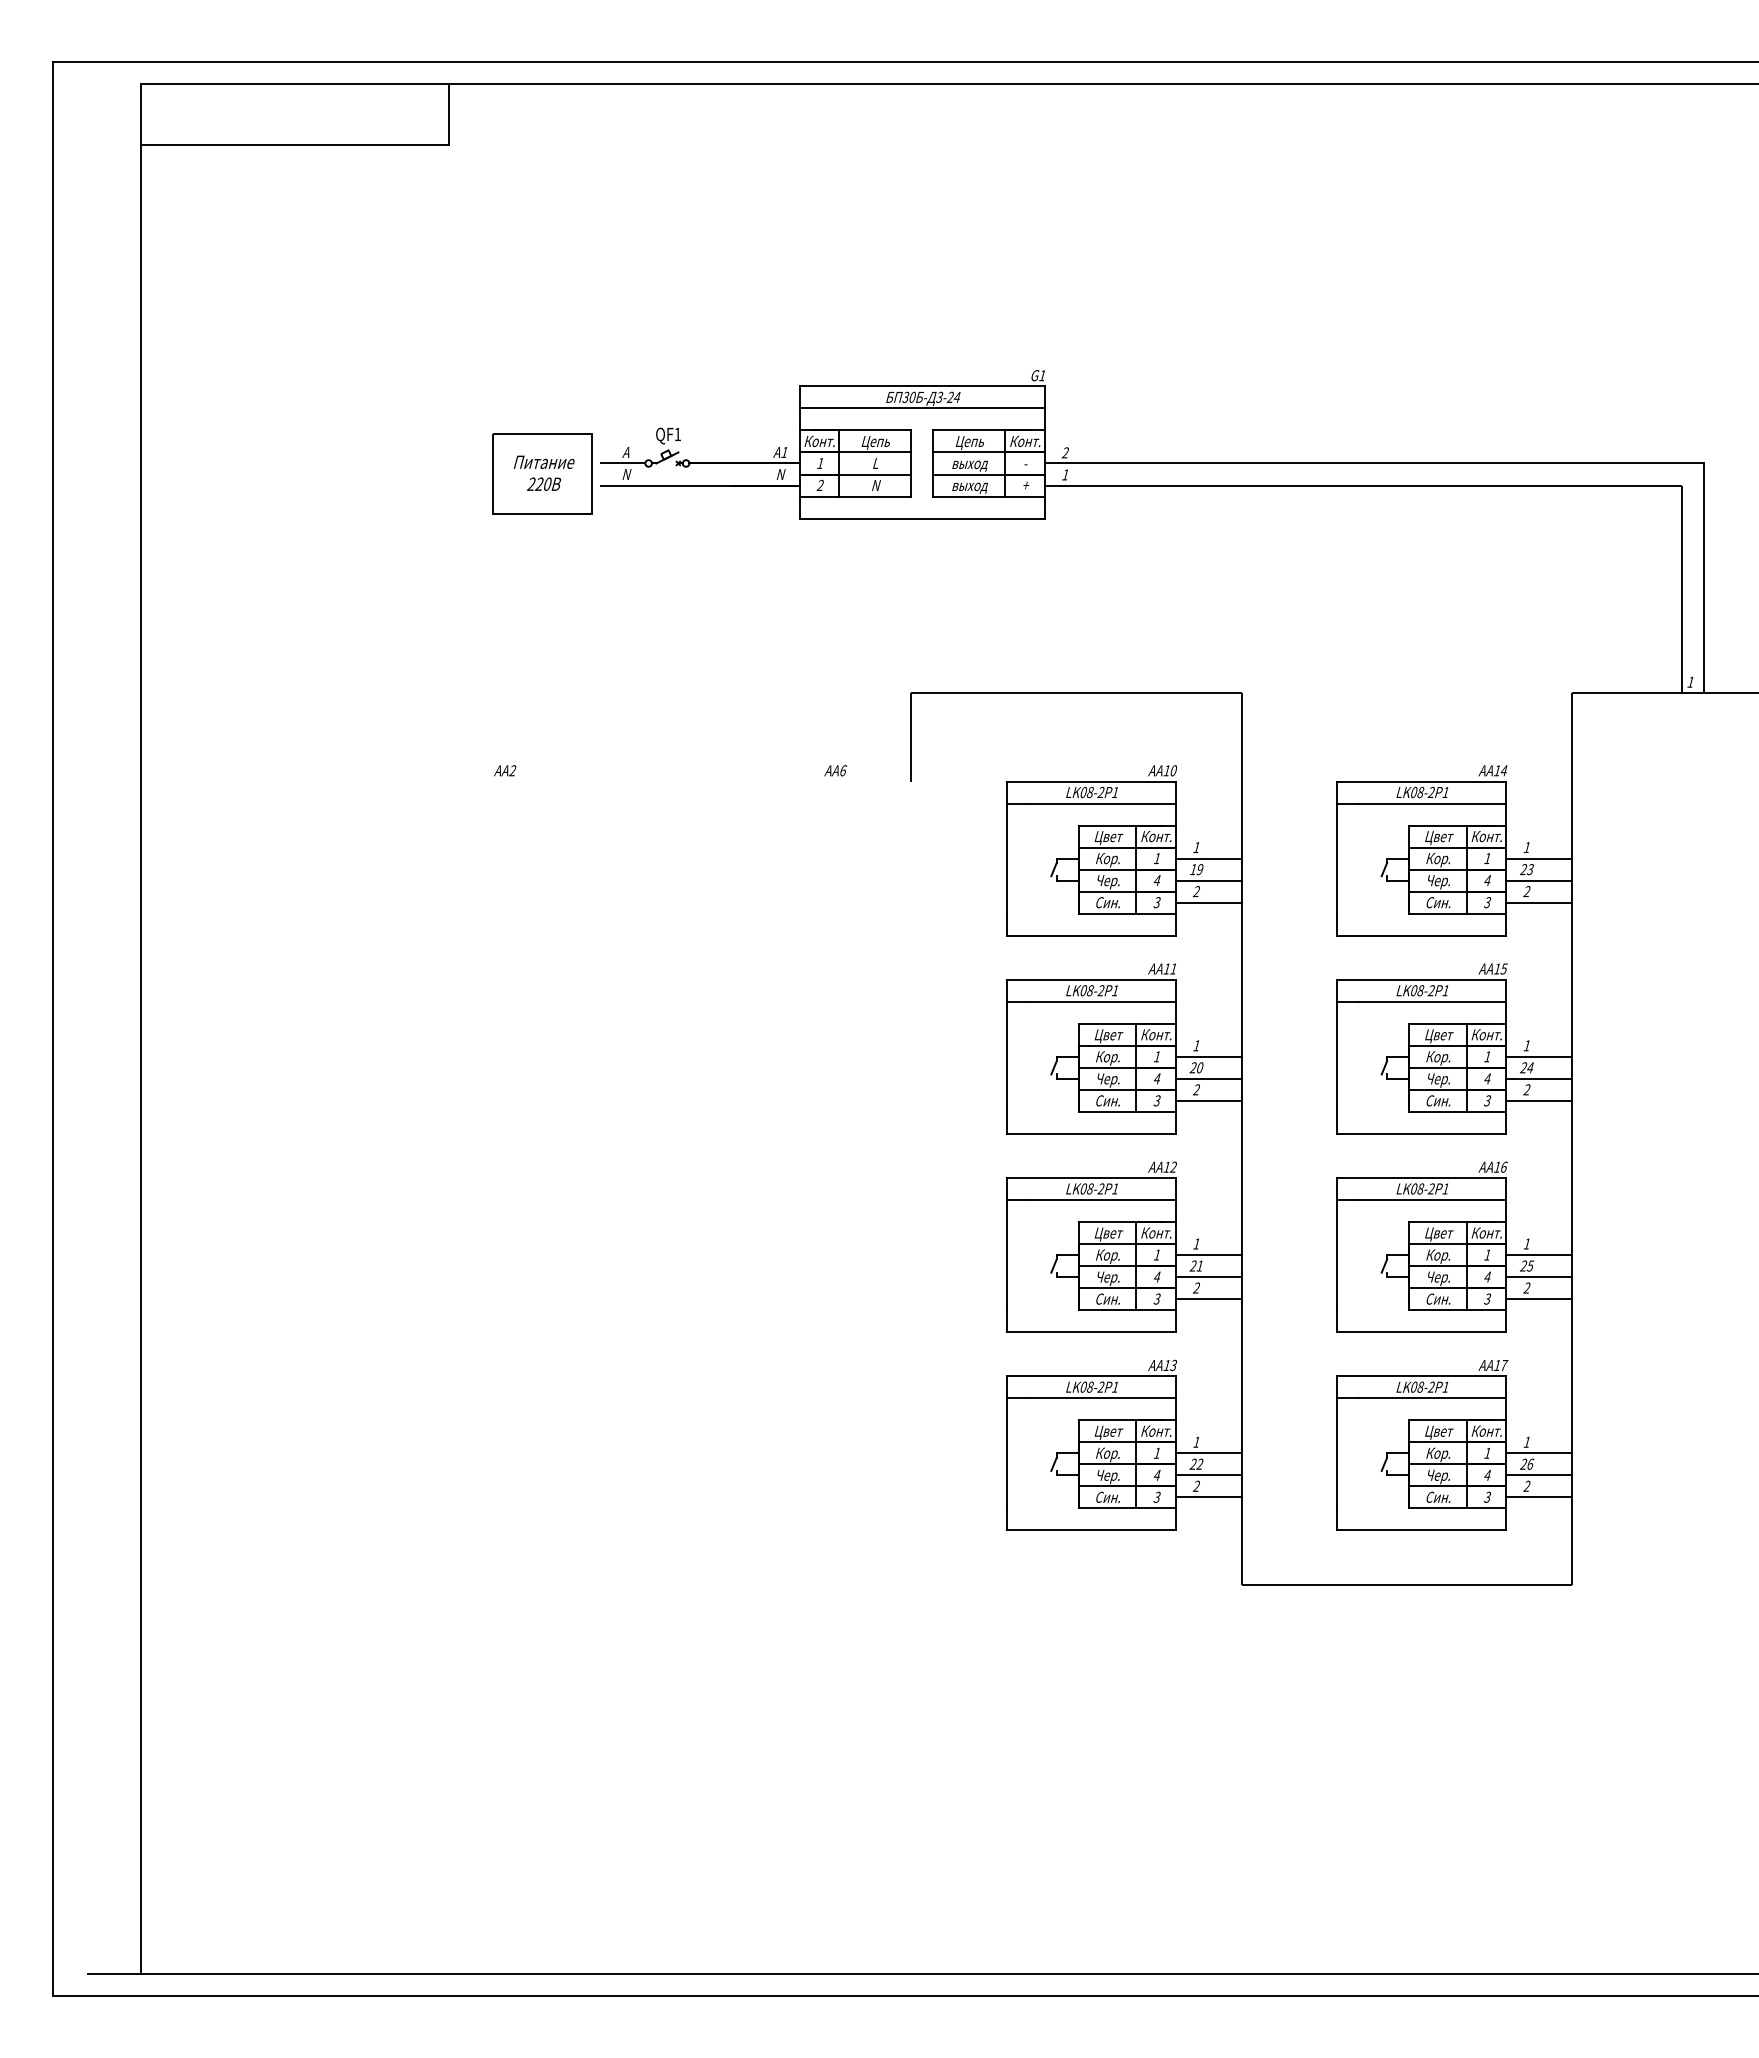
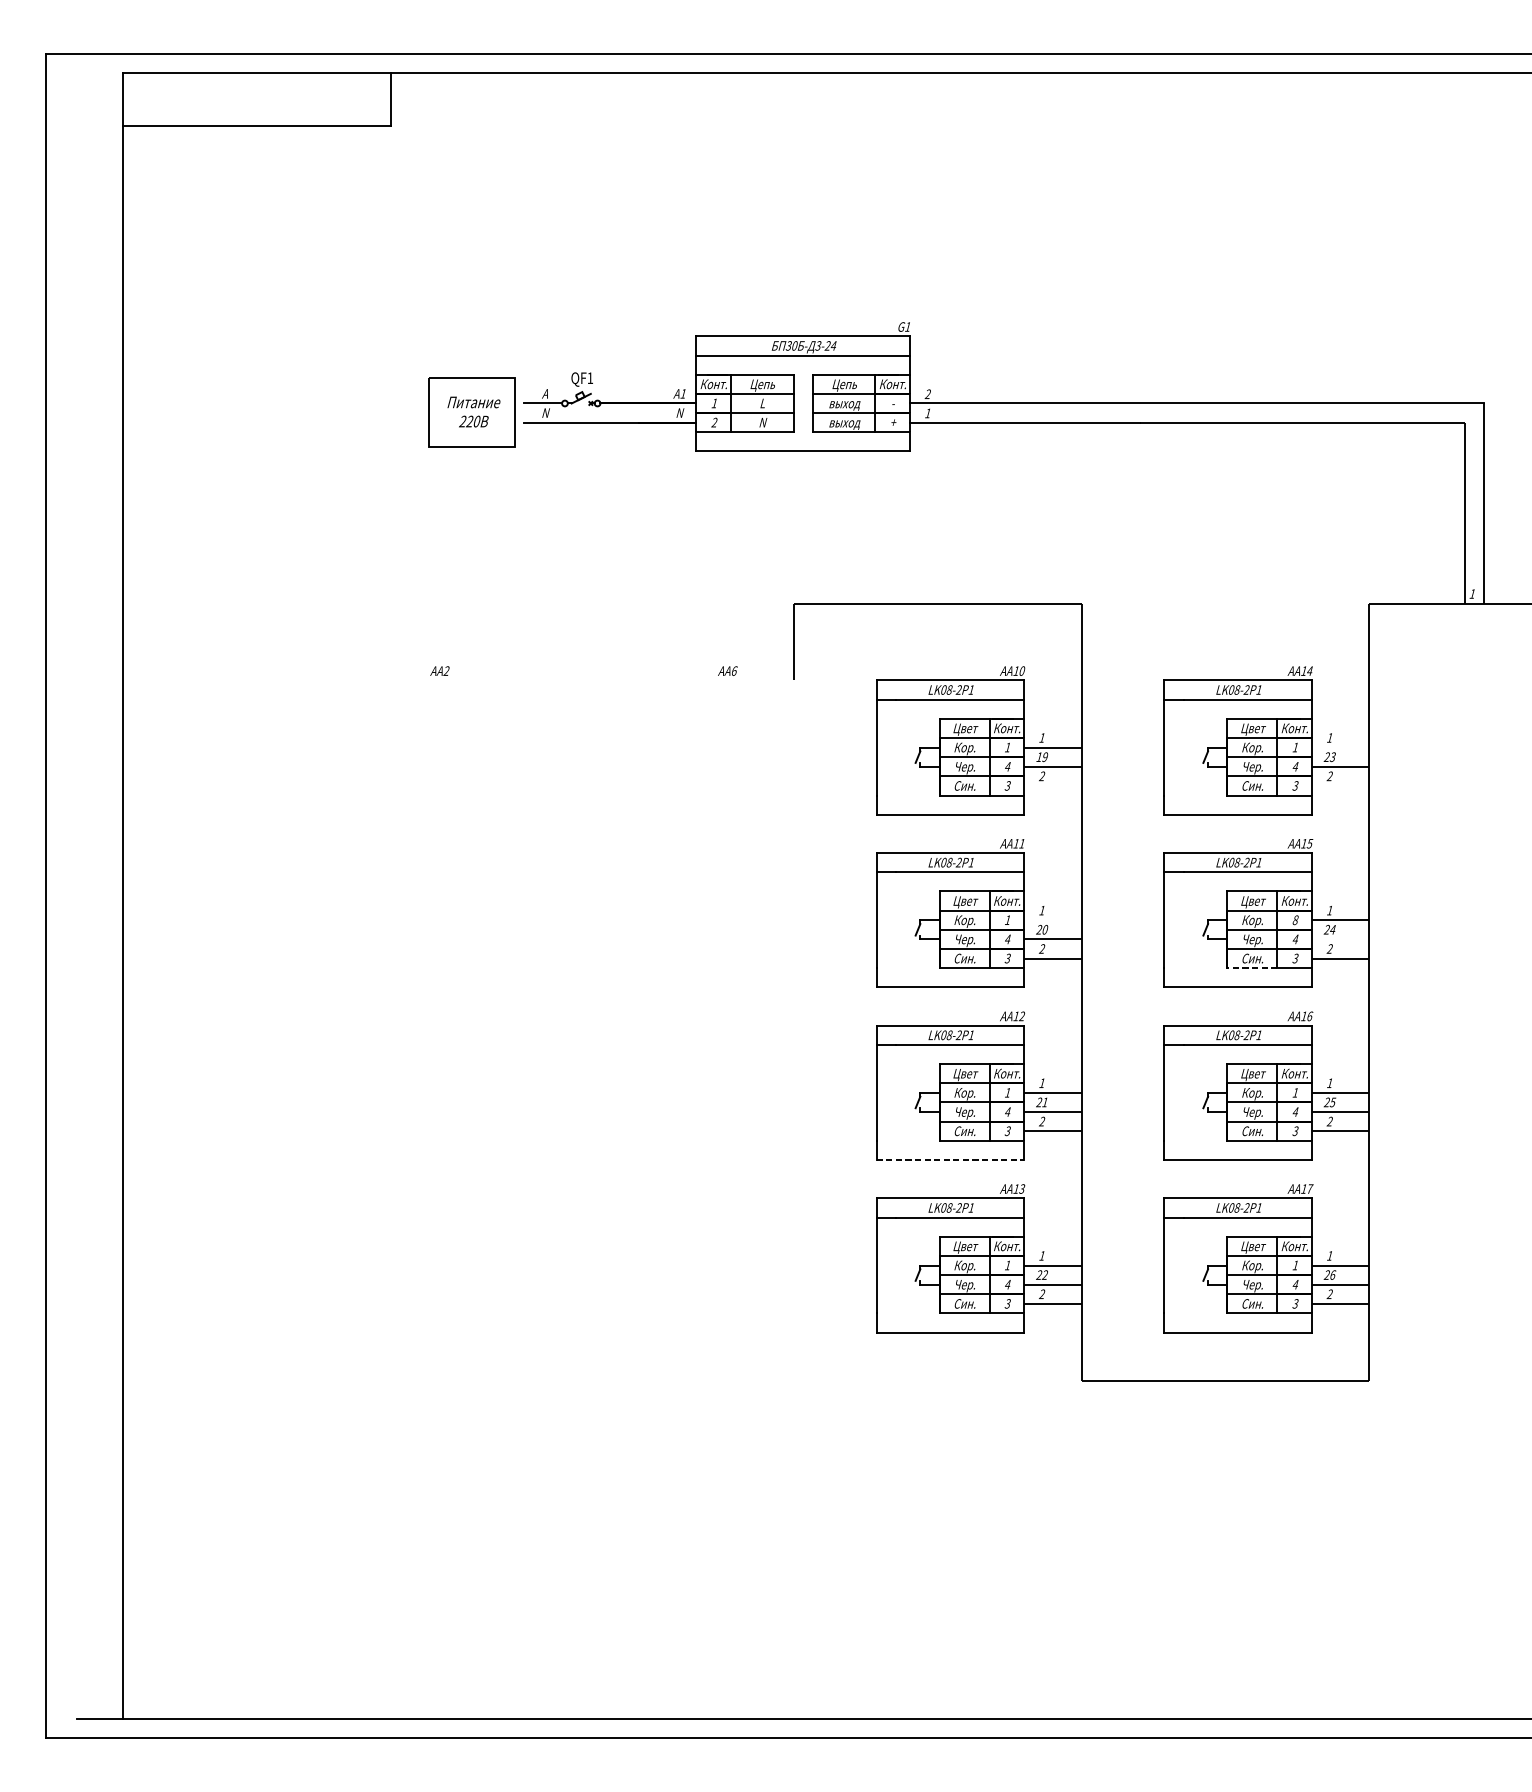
line: (1539, 858) -> (1340, 747), removed
line: (1208, 902) -> (1052, 785), removed
line: (1539, 902) -> (1340, 785), removed
line: (1208, 1056) -> (1052, 919), removed
text: (1487, 1056) -> (1295, 919), 1 -> 8
line: (1539, 1078) -> (1340, 939), removed
line: (1437, 1111) -> (1251, 967), solid -> dashed
line: (1091, 1332) -> (950, 1160), solid -> dashed

